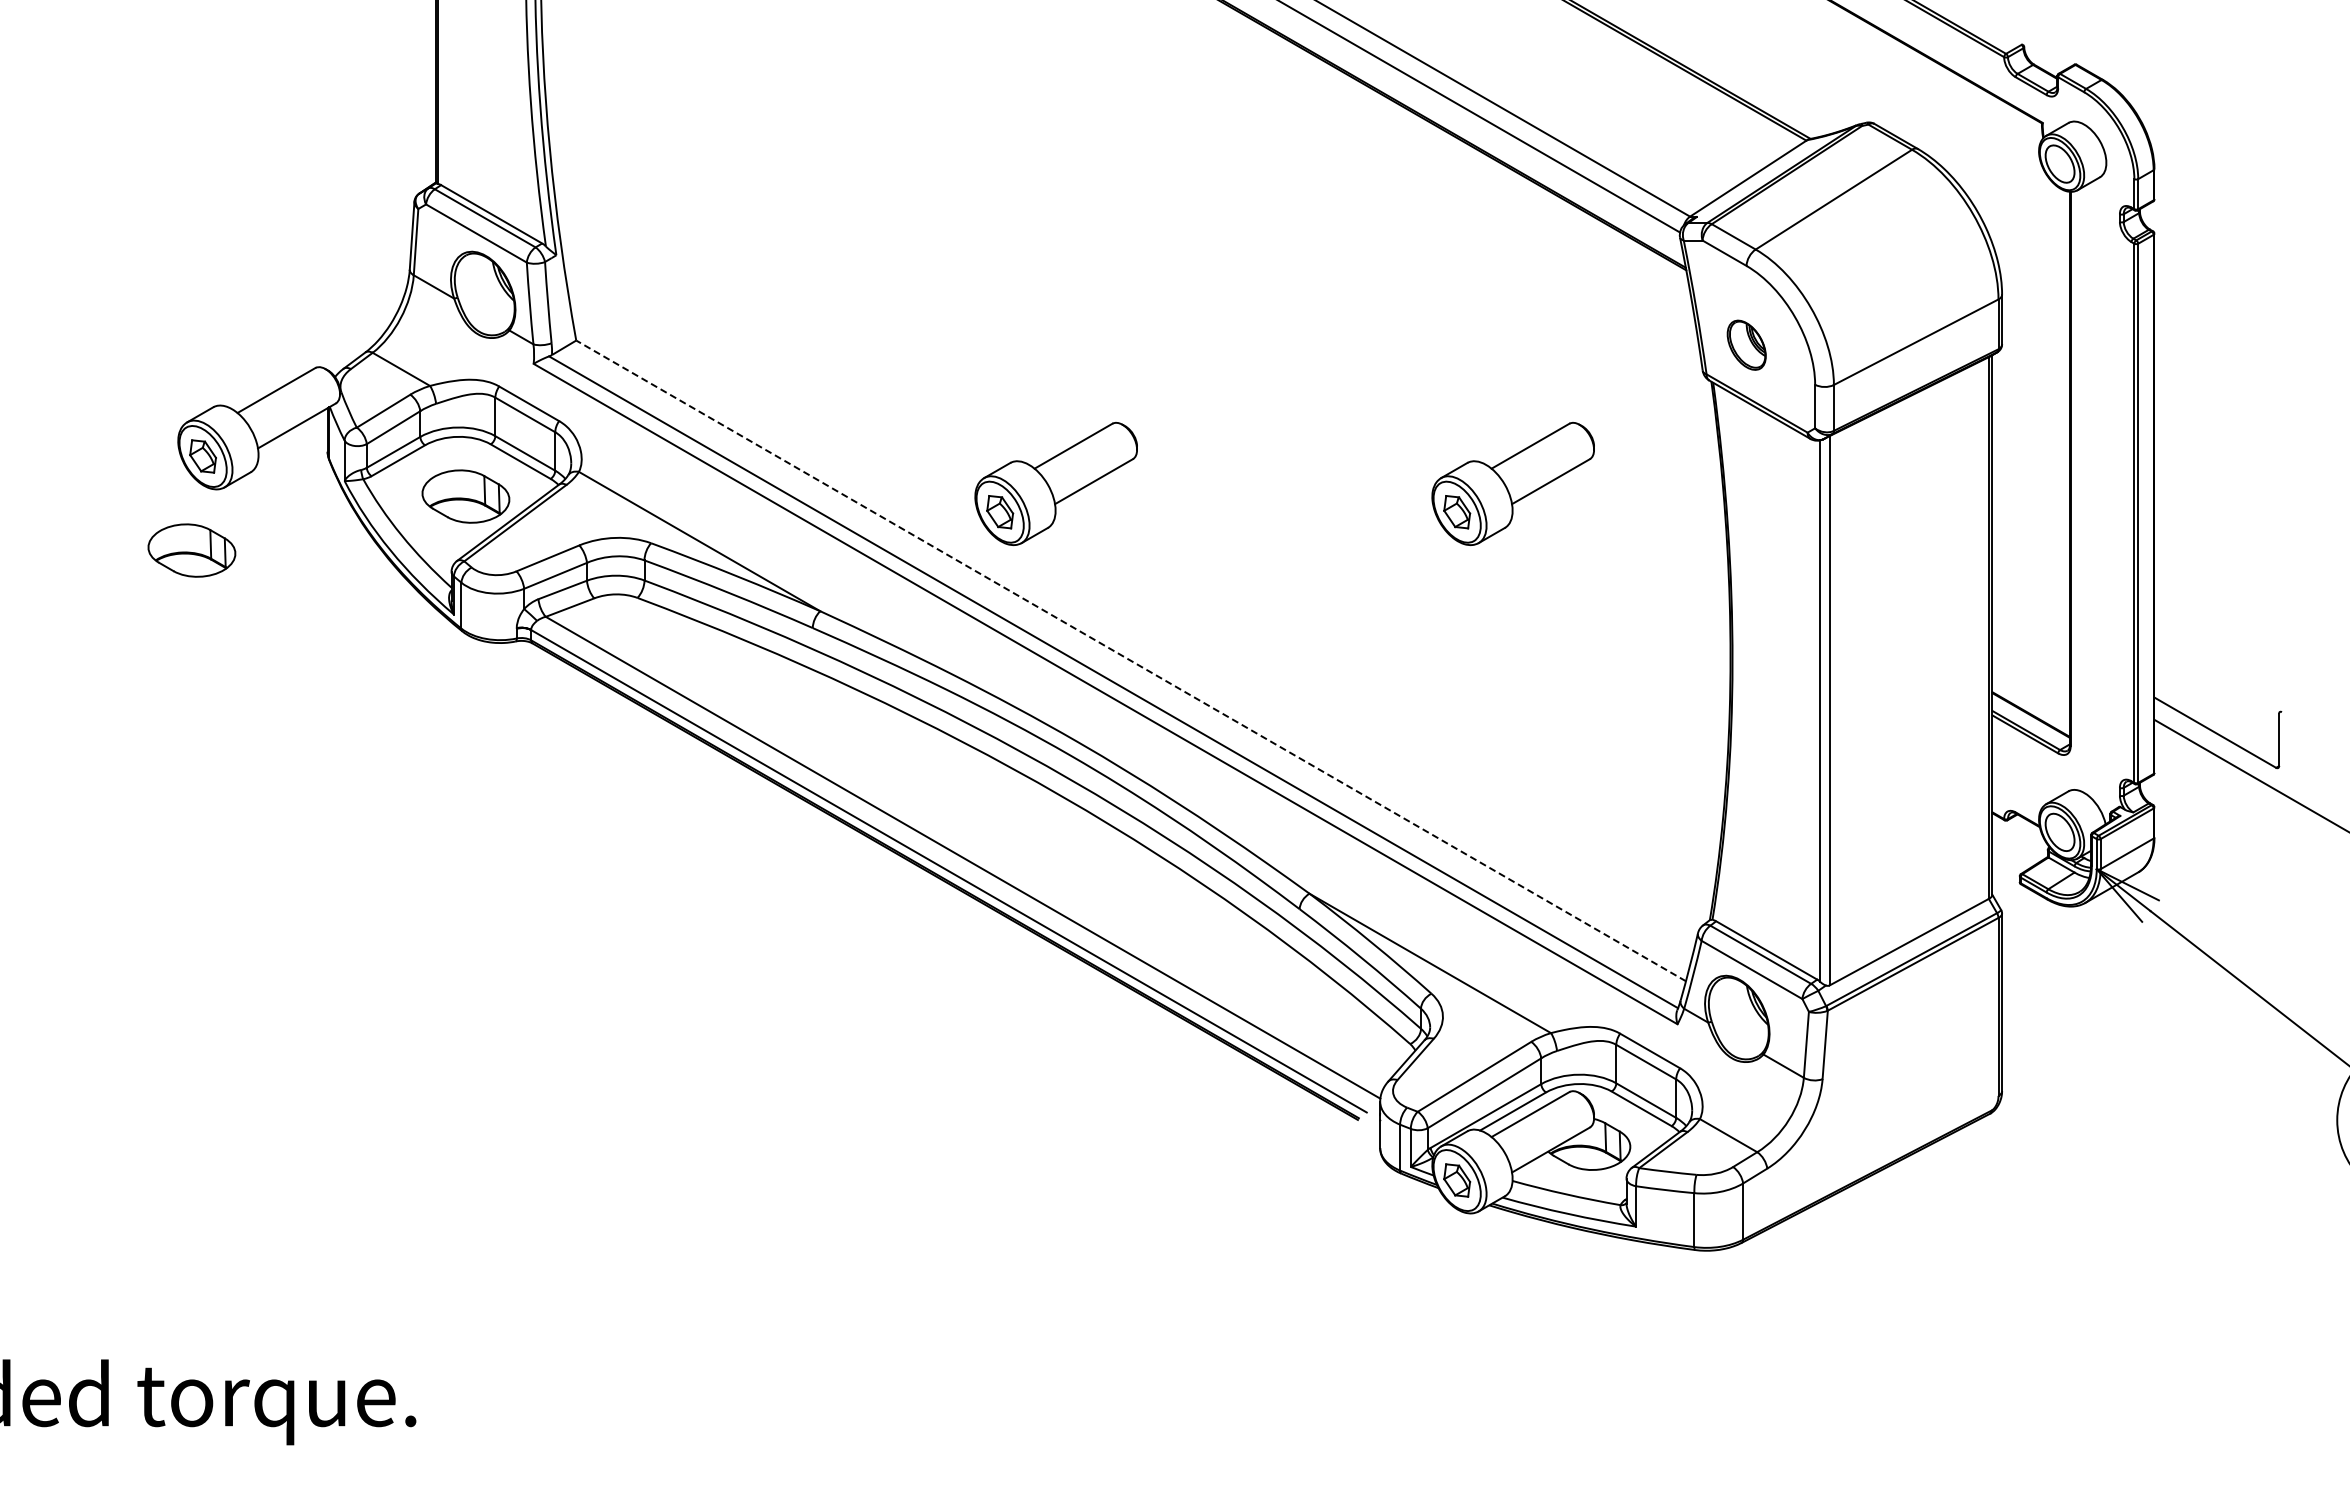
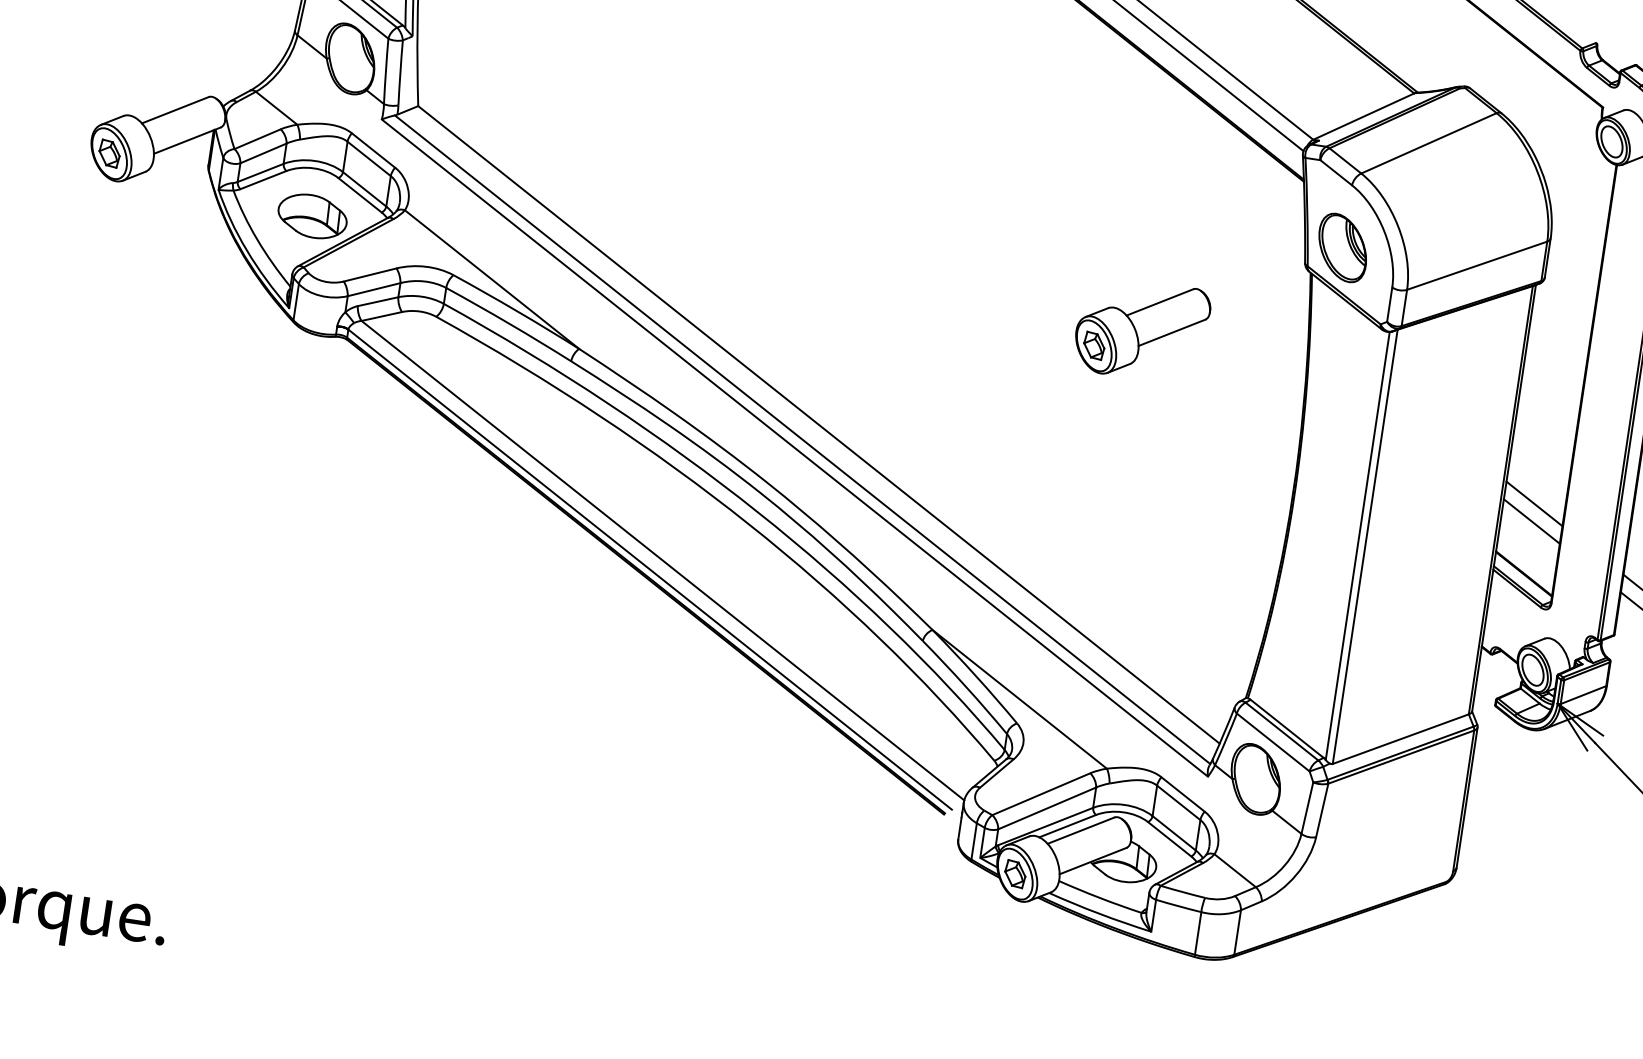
part: (1746, 345) -> (1342, 248), size x1.67
part: (1055, 483) -> (780, 275), removed
part: (191, 550) -> (89, 226), removed
line: (2030, 626) -> (1533, 503), added
line: (2030, 648) -> (1531, 521), added
line: (1131, 660) -> (819, 424), dashed -> solid

